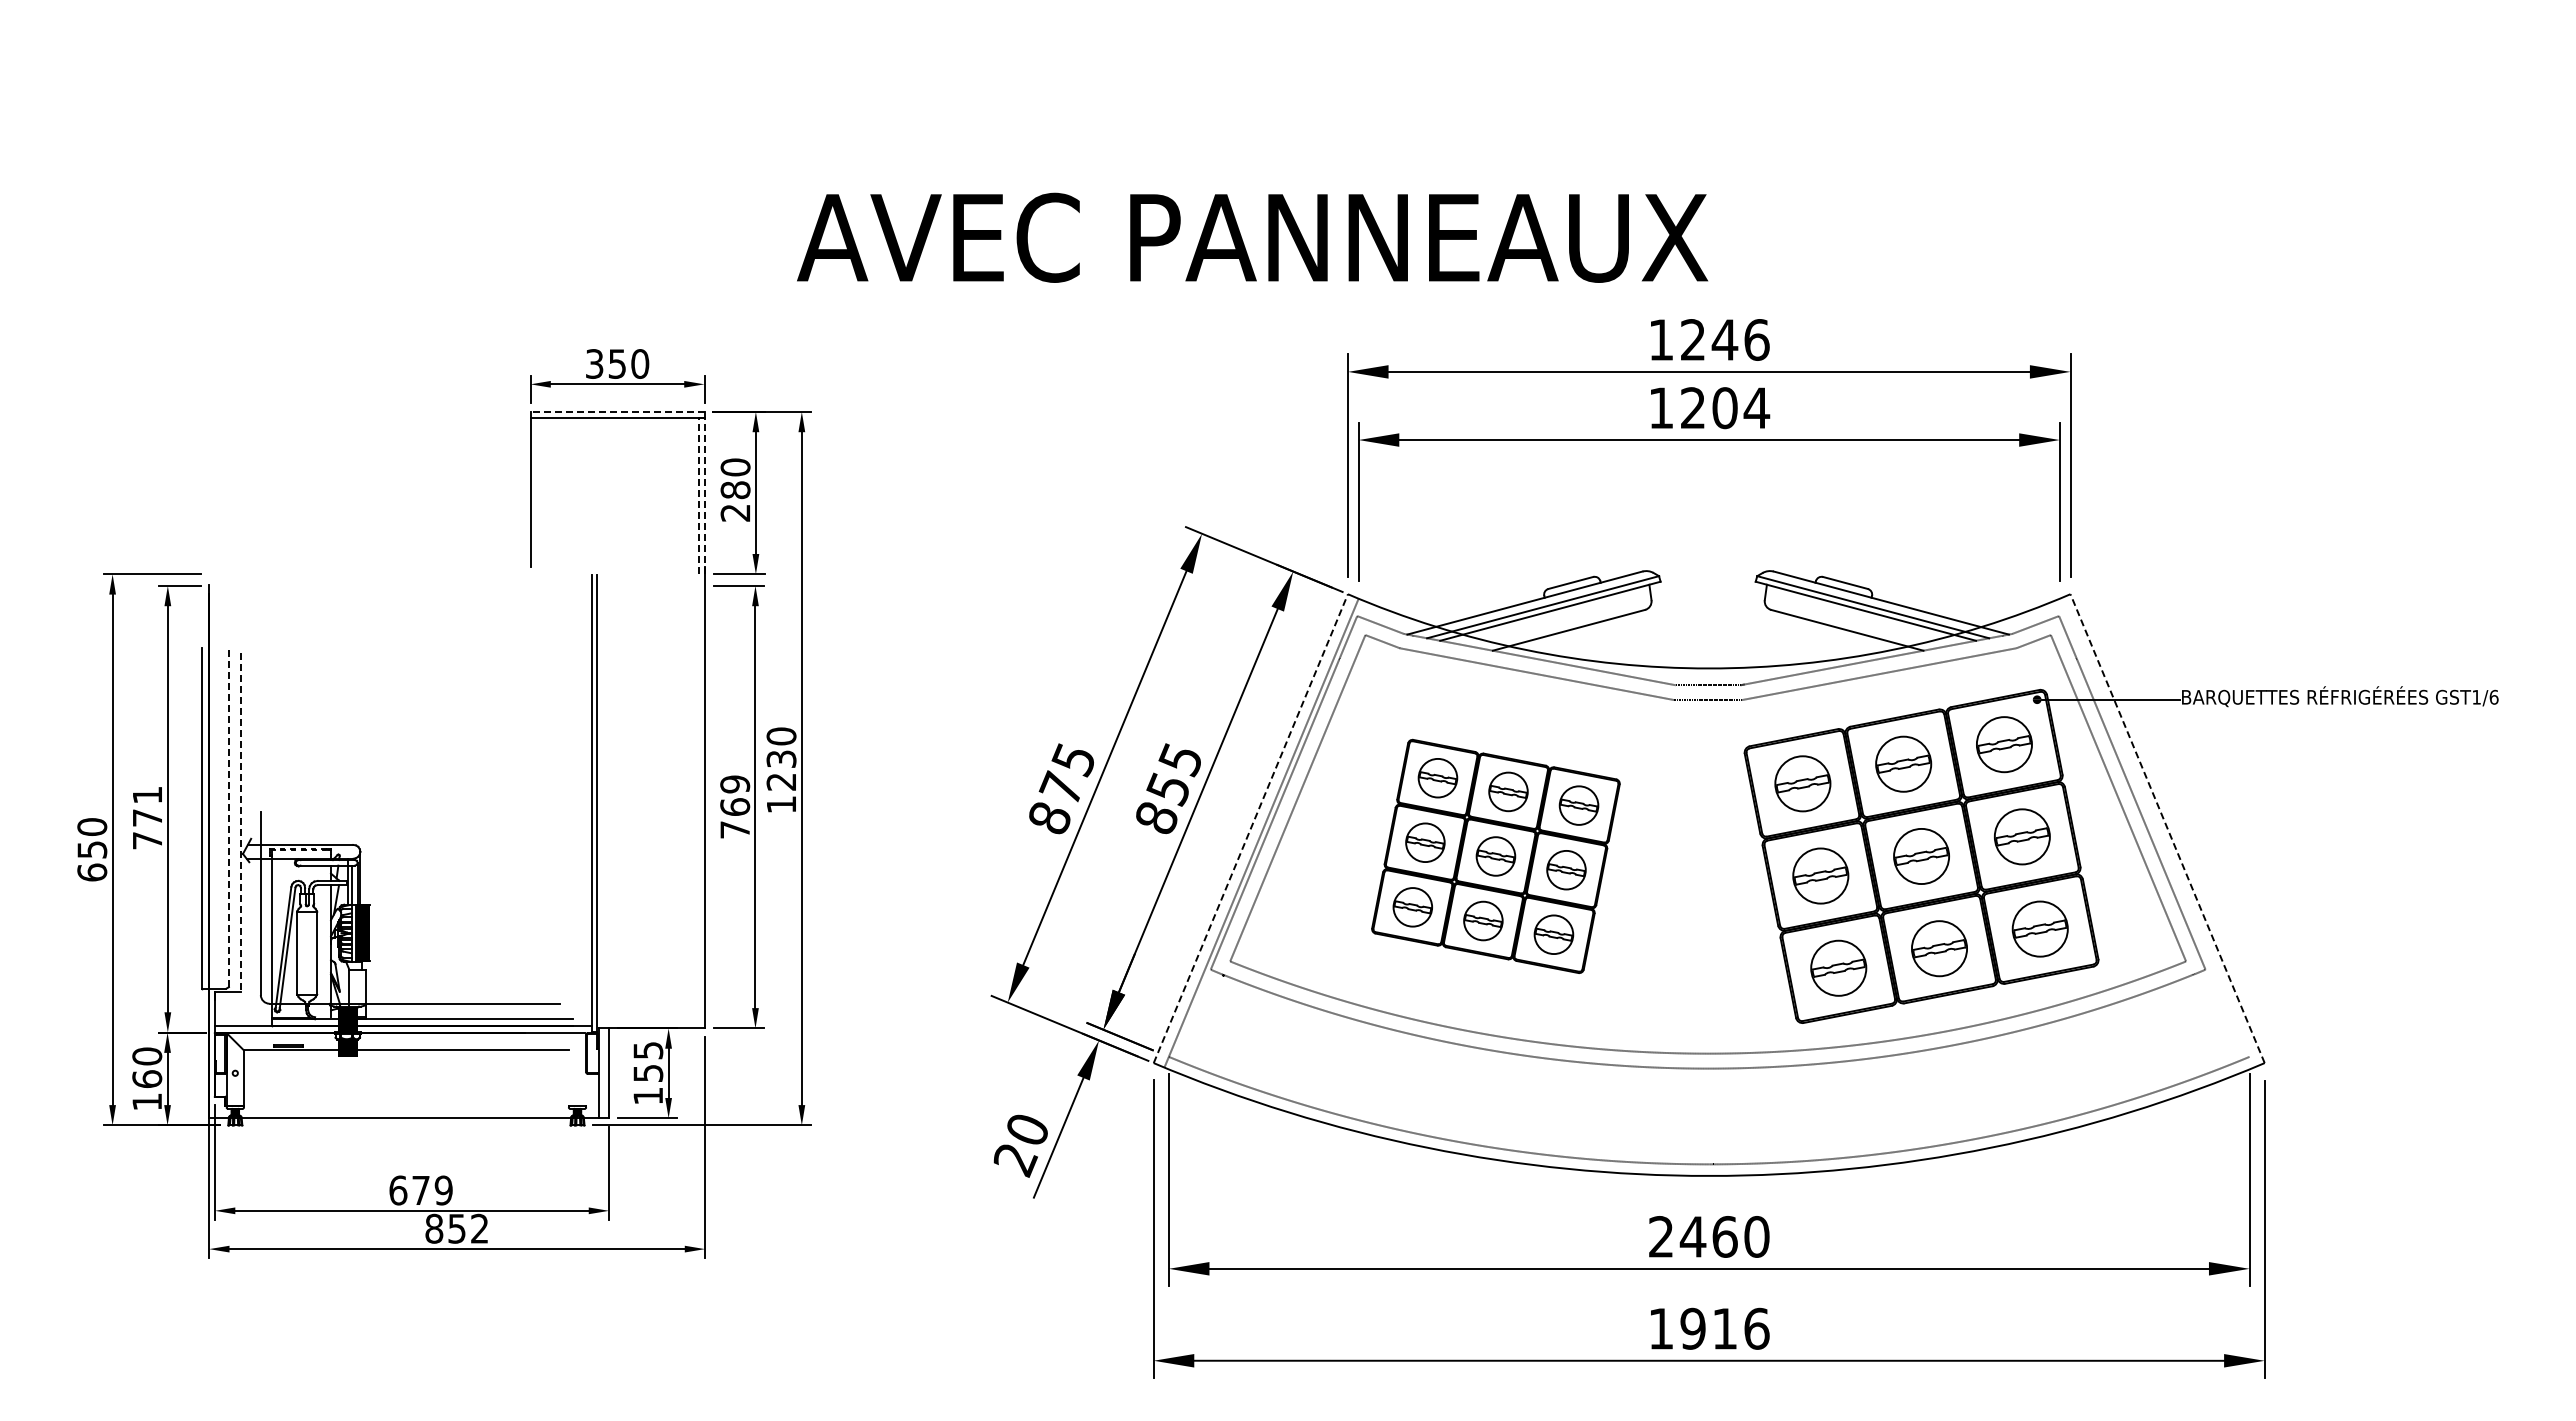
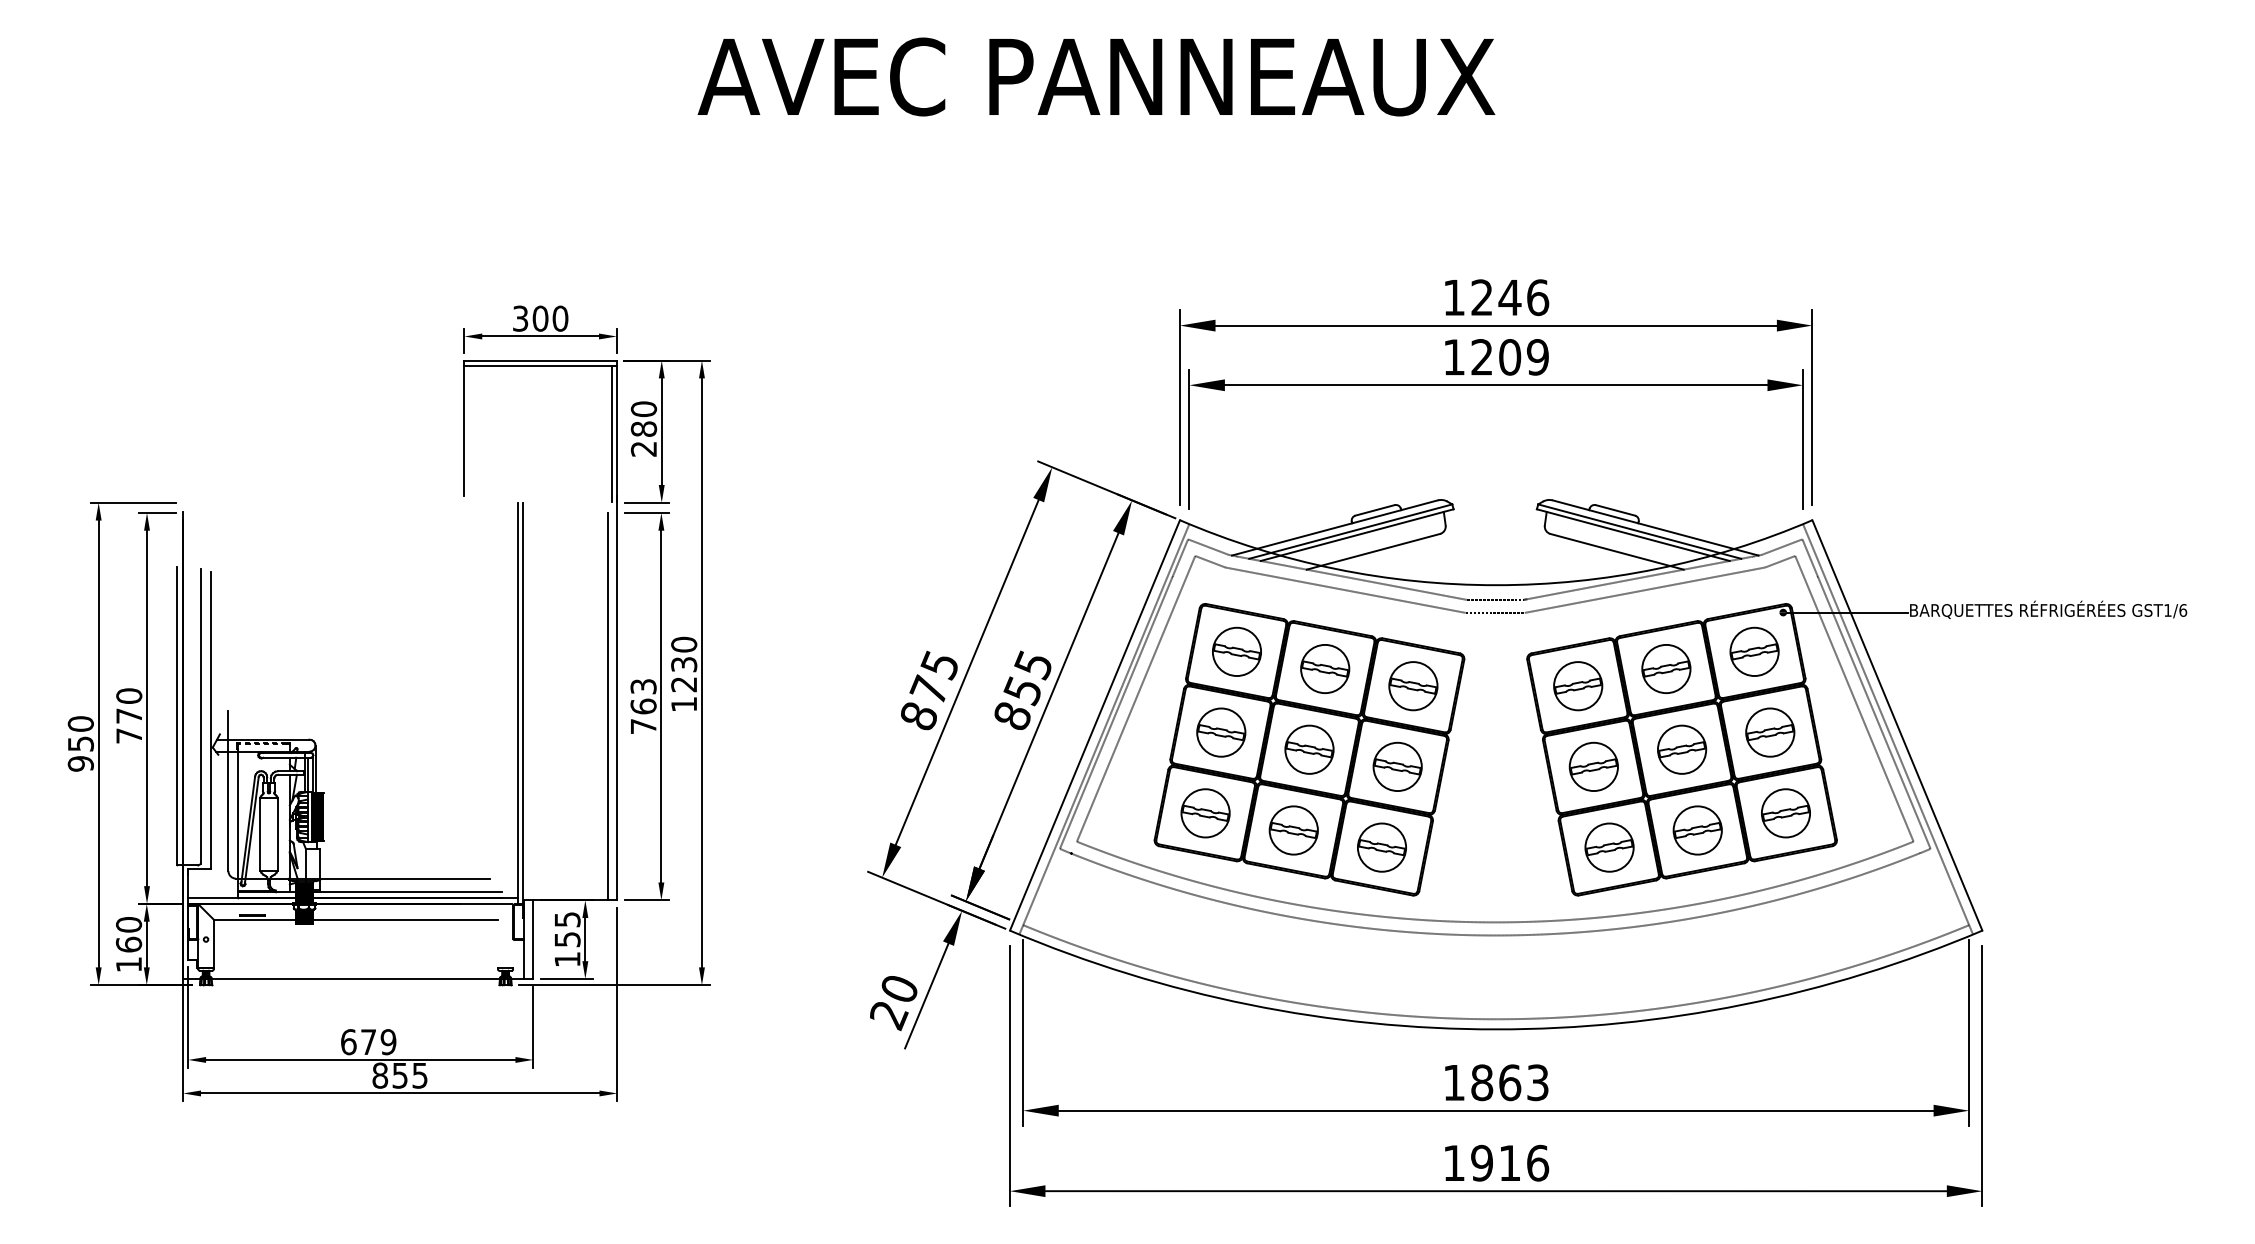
text: (1252, 237) -> (1096, 76), moved
text: (617, 363) -> (540, 318), 350 -> 300
text: (1756, 408) -> (1537, 357), 1204 -> 1209
line: (617, 411) -> (540, 360), dashed -> solid
line: (698, 495) -> (611, 433), dashed -> solid
line: (704, 495) -> (616, 433), dashed -> solid
text: (734, 784) -> (643, 686), 769 -> 763
text: (147, 795) -> (129, 696), 771 -> 770
line: (694, 806) -> (608, 706), added
line: (228, 818) -> (200, 716), dashed -> solid
line: (240, 822) -> (210, 720), dashed -> solid
line: (1250, 828) -> (1094, 725), dashed -> solid
line: (2167, 828) -> (1897, 725), dashed -> solid
line: (2156, 832) -> (1887, 728), added
part: (1495, 856) -> (1309, 749), size x1.43
text: (92, 872) -> (81, 763), 650 -> 950
text: (479, 1228) -> (419, 1075), 852 -> 855
text: (1709, 1236) -> (1496, 1082), 2460 -> 1863

